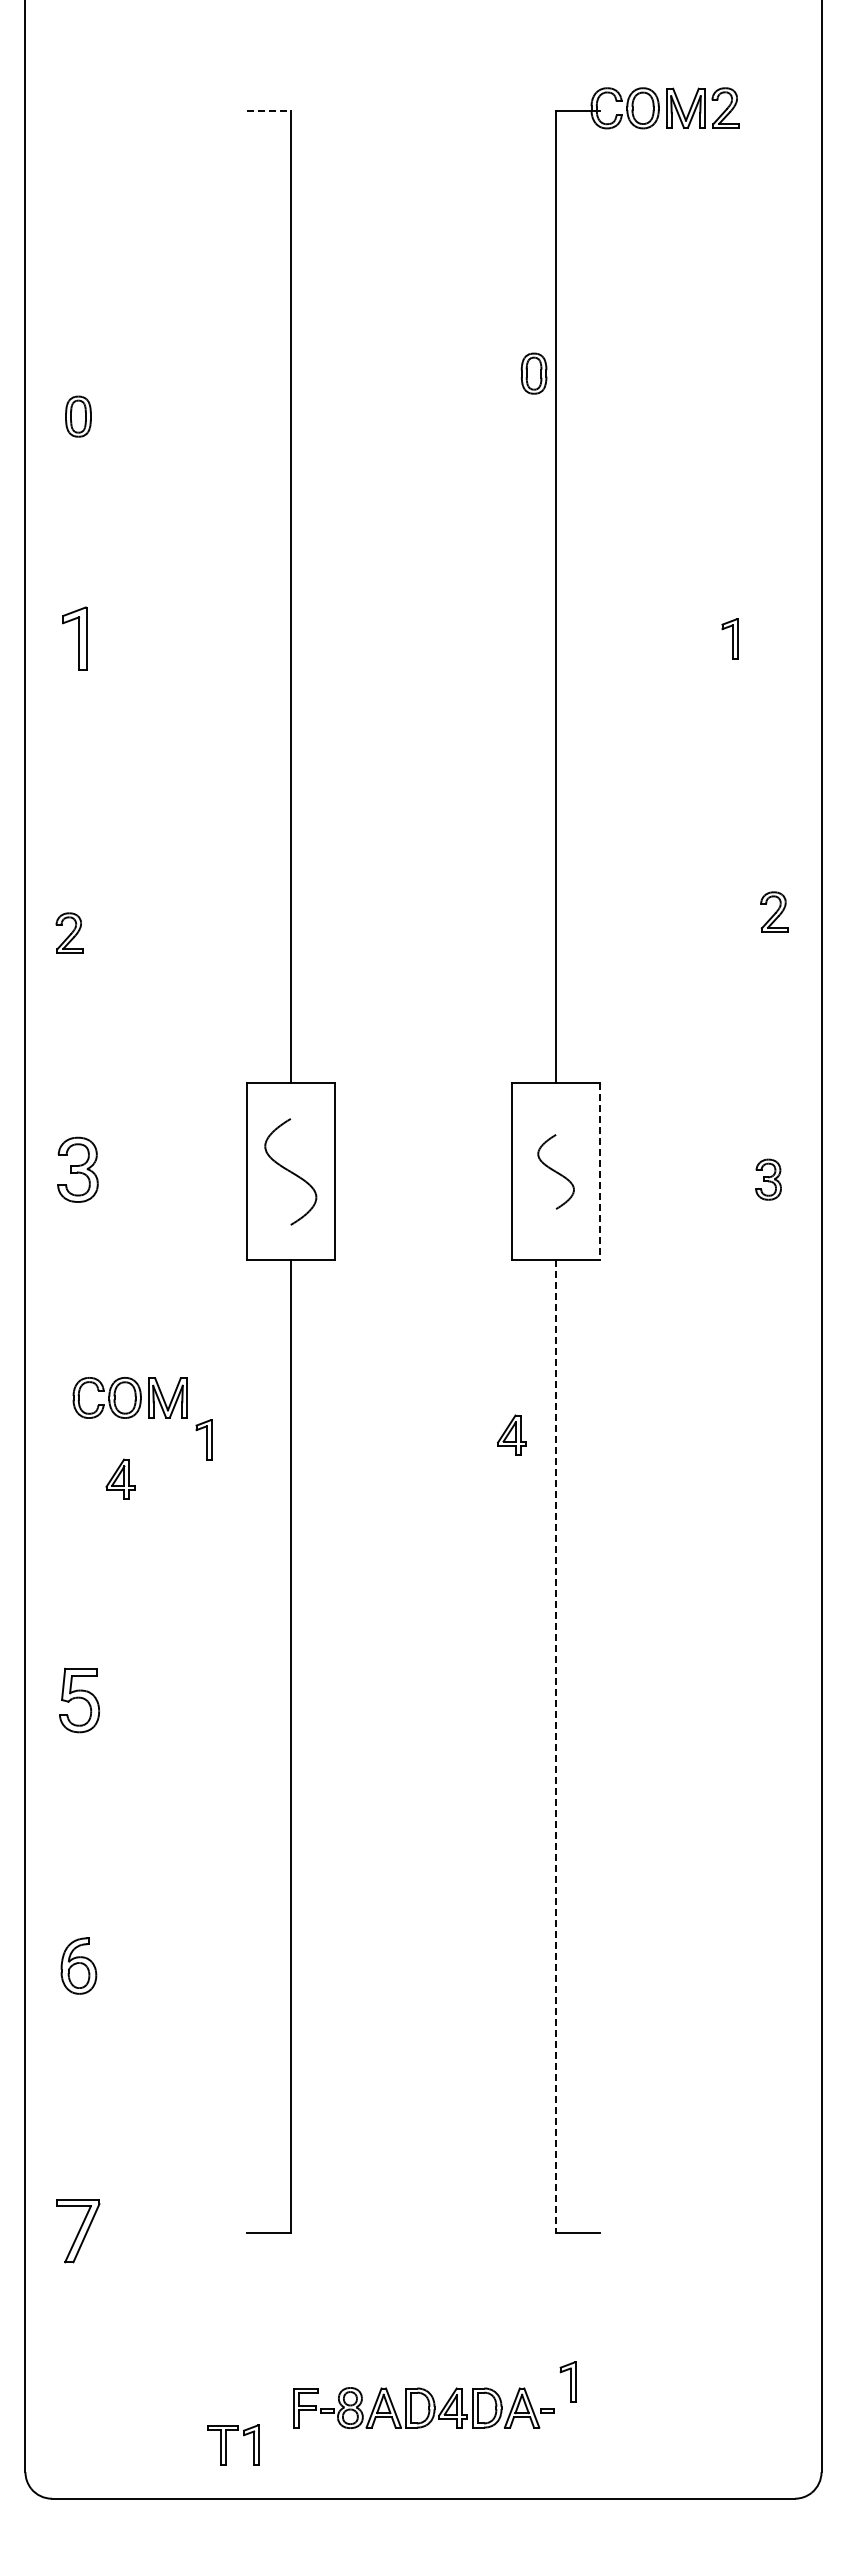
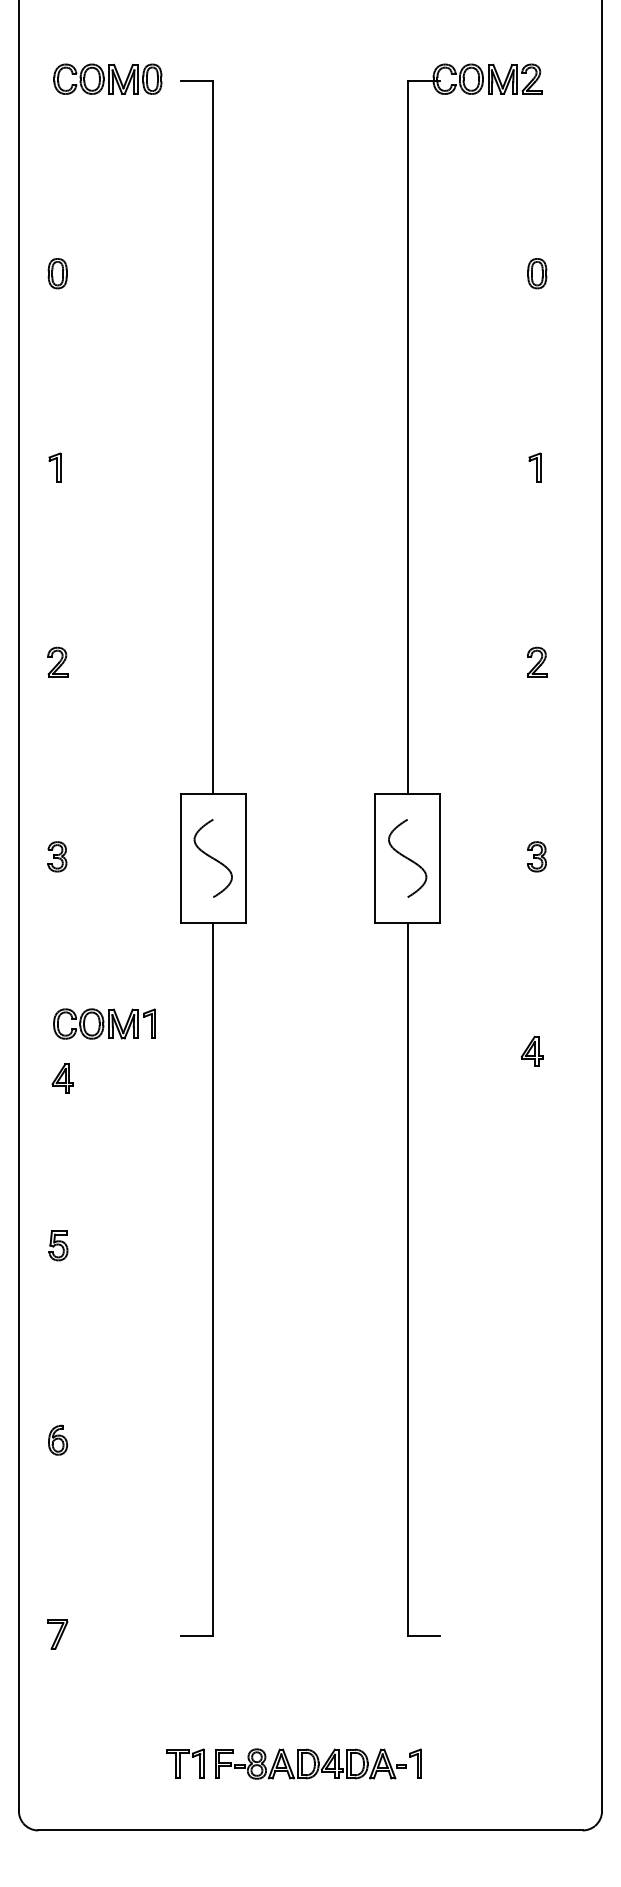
part: (146, 108) -> (107, 79), added
line: (269, 110) -> (197, 80), dashed -> solid
part: (533, 373) -> (536, 273), moved
part: (78, 416) -> (57, 273), moved
part: (74, 638) -> (54, 467), size x0.62
part: (774, 911) -> (537, 661), moved
part: (69, 932) -> (57, 661), moved
part: (77, 1169) -> (57, 856), size x0.62
part: (555, 1171) -> (407, 858), size x1.43
line: (600, 1172) -> (440, 858), dashed -> solid
part: (768, 1179) -> (536, 856), moved
part: (511, 1434) -> (531, 1050), moved
part: (203, 1439) -> (149, 1023), moved
part: (120, 1478) -> (62, 1077), moved
part: (79, 1700) -> (58, 1245), size x0.62
line: (556, 1747) -> (407, 1280), dashed -> solid
part: (78, 1965) -> (57, 1439), size x0.71
part: (78, 2231) -> (57, 1634), size x0.62
part: (567, 2381) -> (415, 1763), moved
part: (226, 2444) -> (180, 1763), moved

